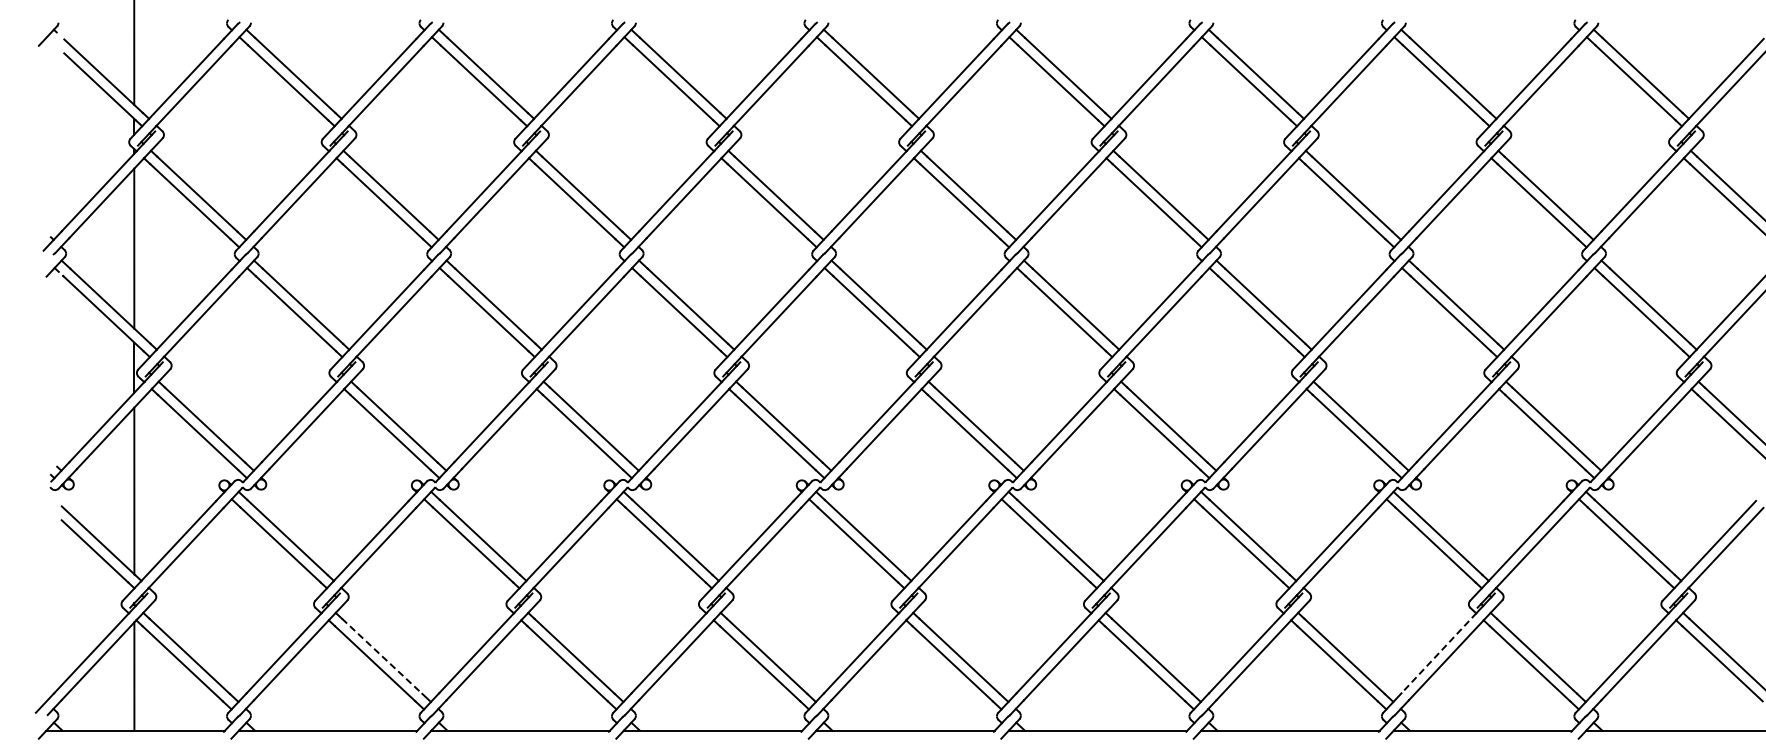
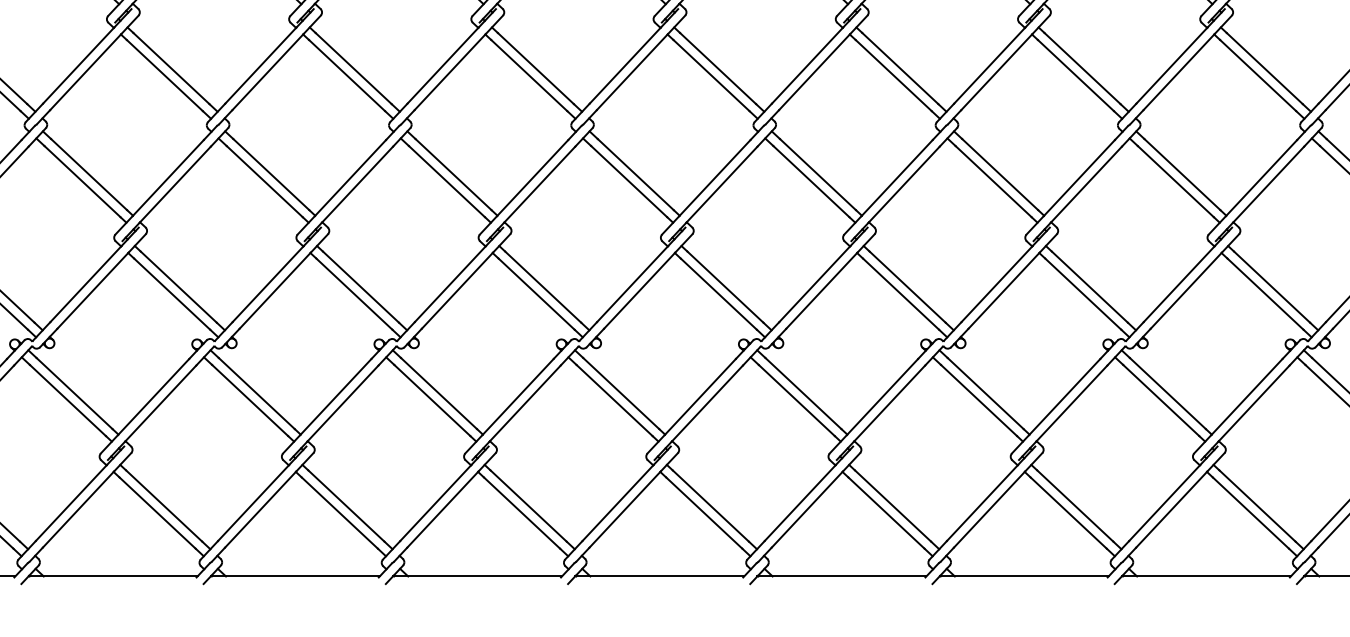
line: (1438, 653) -> (1164, 503), dashed -> solid
line: (382, 656) -> (164, 506), dashed -> solid

